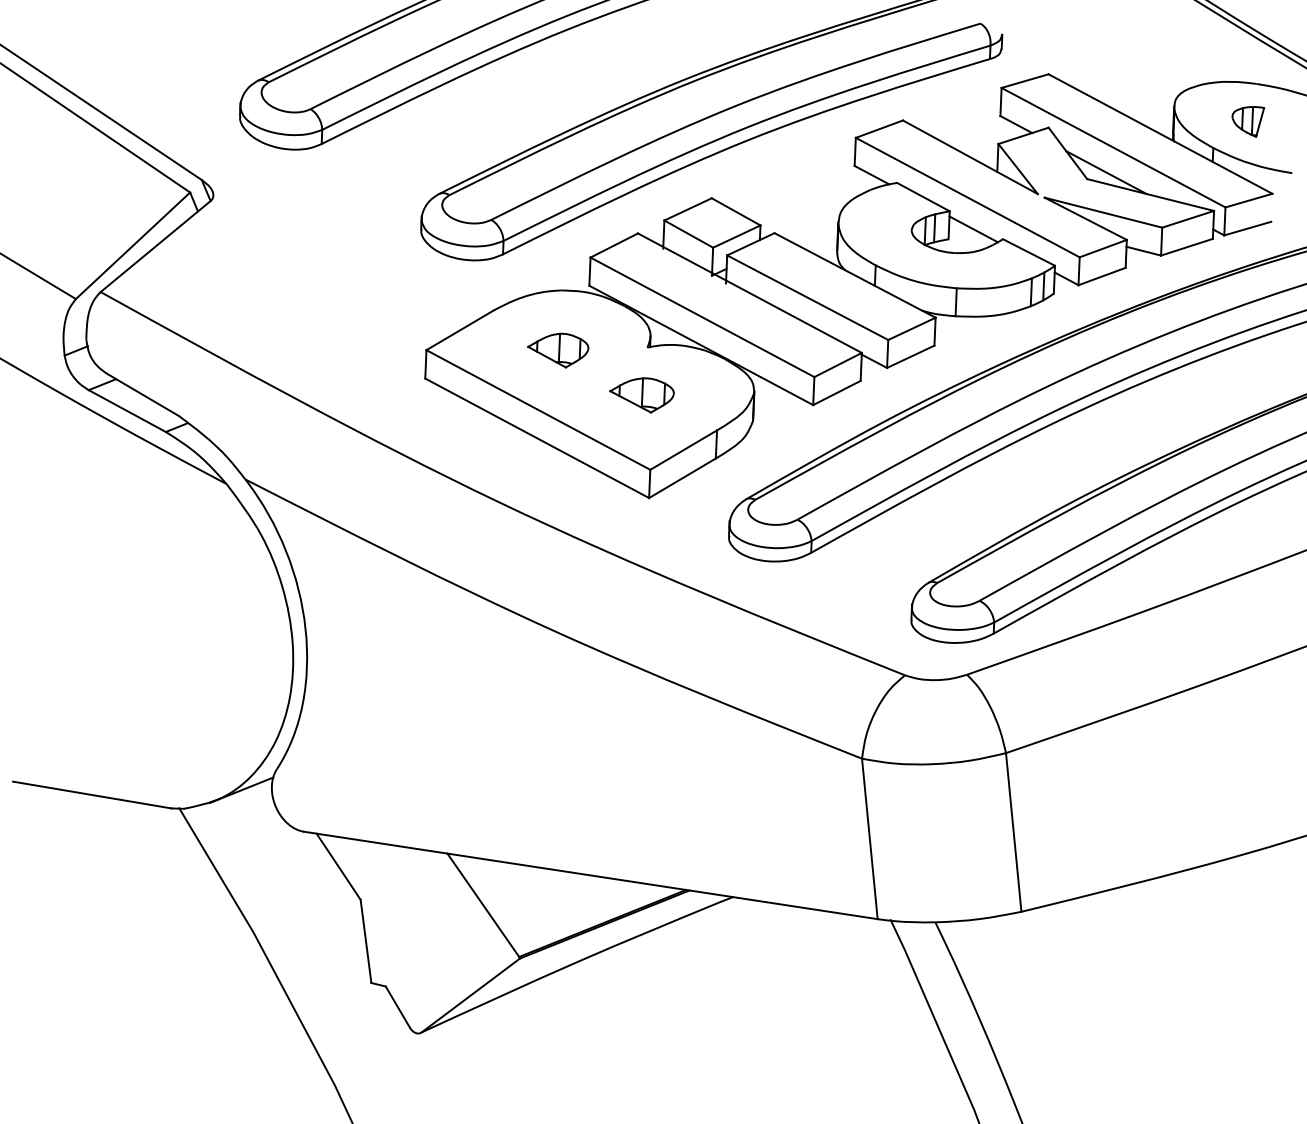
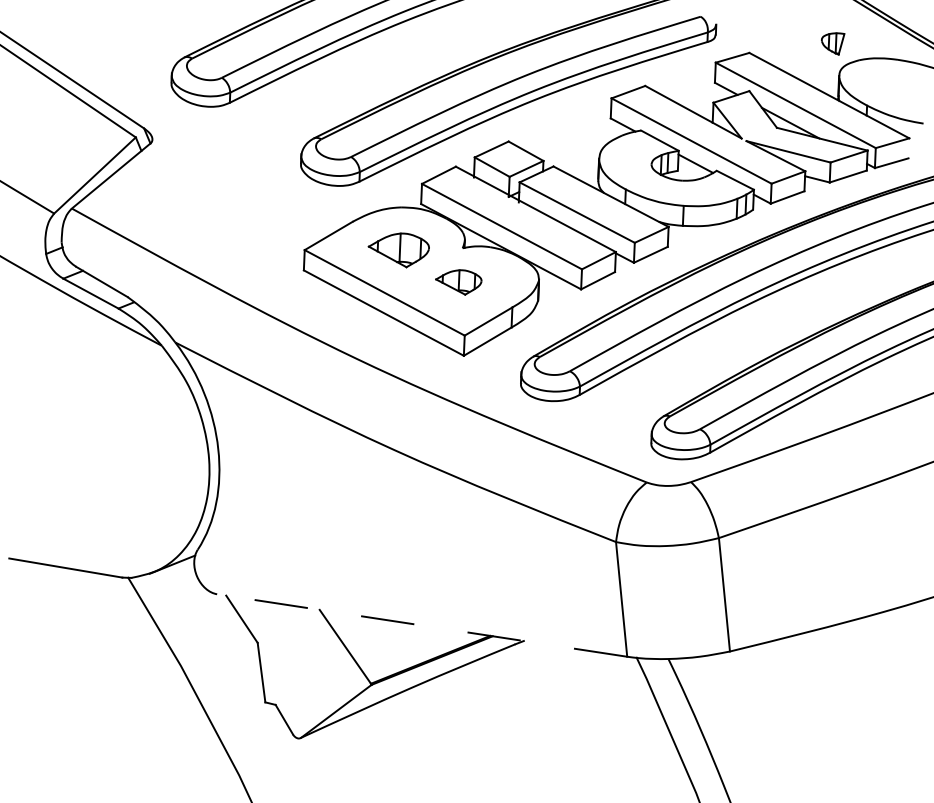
part: (1248, 121) -> (833, 43), moved
part: (557, 350) -> (398, 250), size x1.4
line: (589, 875) -> (421, 625), solid -> dashed

